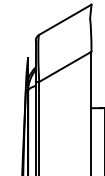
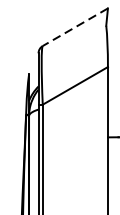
line: (64, 20) -> (74, 28), solid -> dashed

